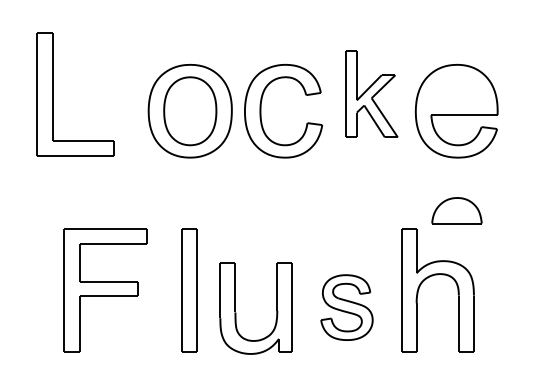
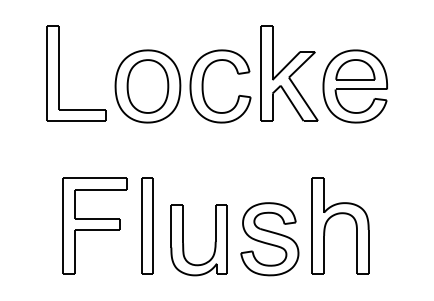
part: (53, 94) -> (59, 73), moved
part: (372, 94) -> (289, 73), size x1.43
part: (456, 210) -> (355, 69), moved
part: (104, 289) -> (94, 225), moved
part: (346, 307) -> (269, 239), size x1.43

